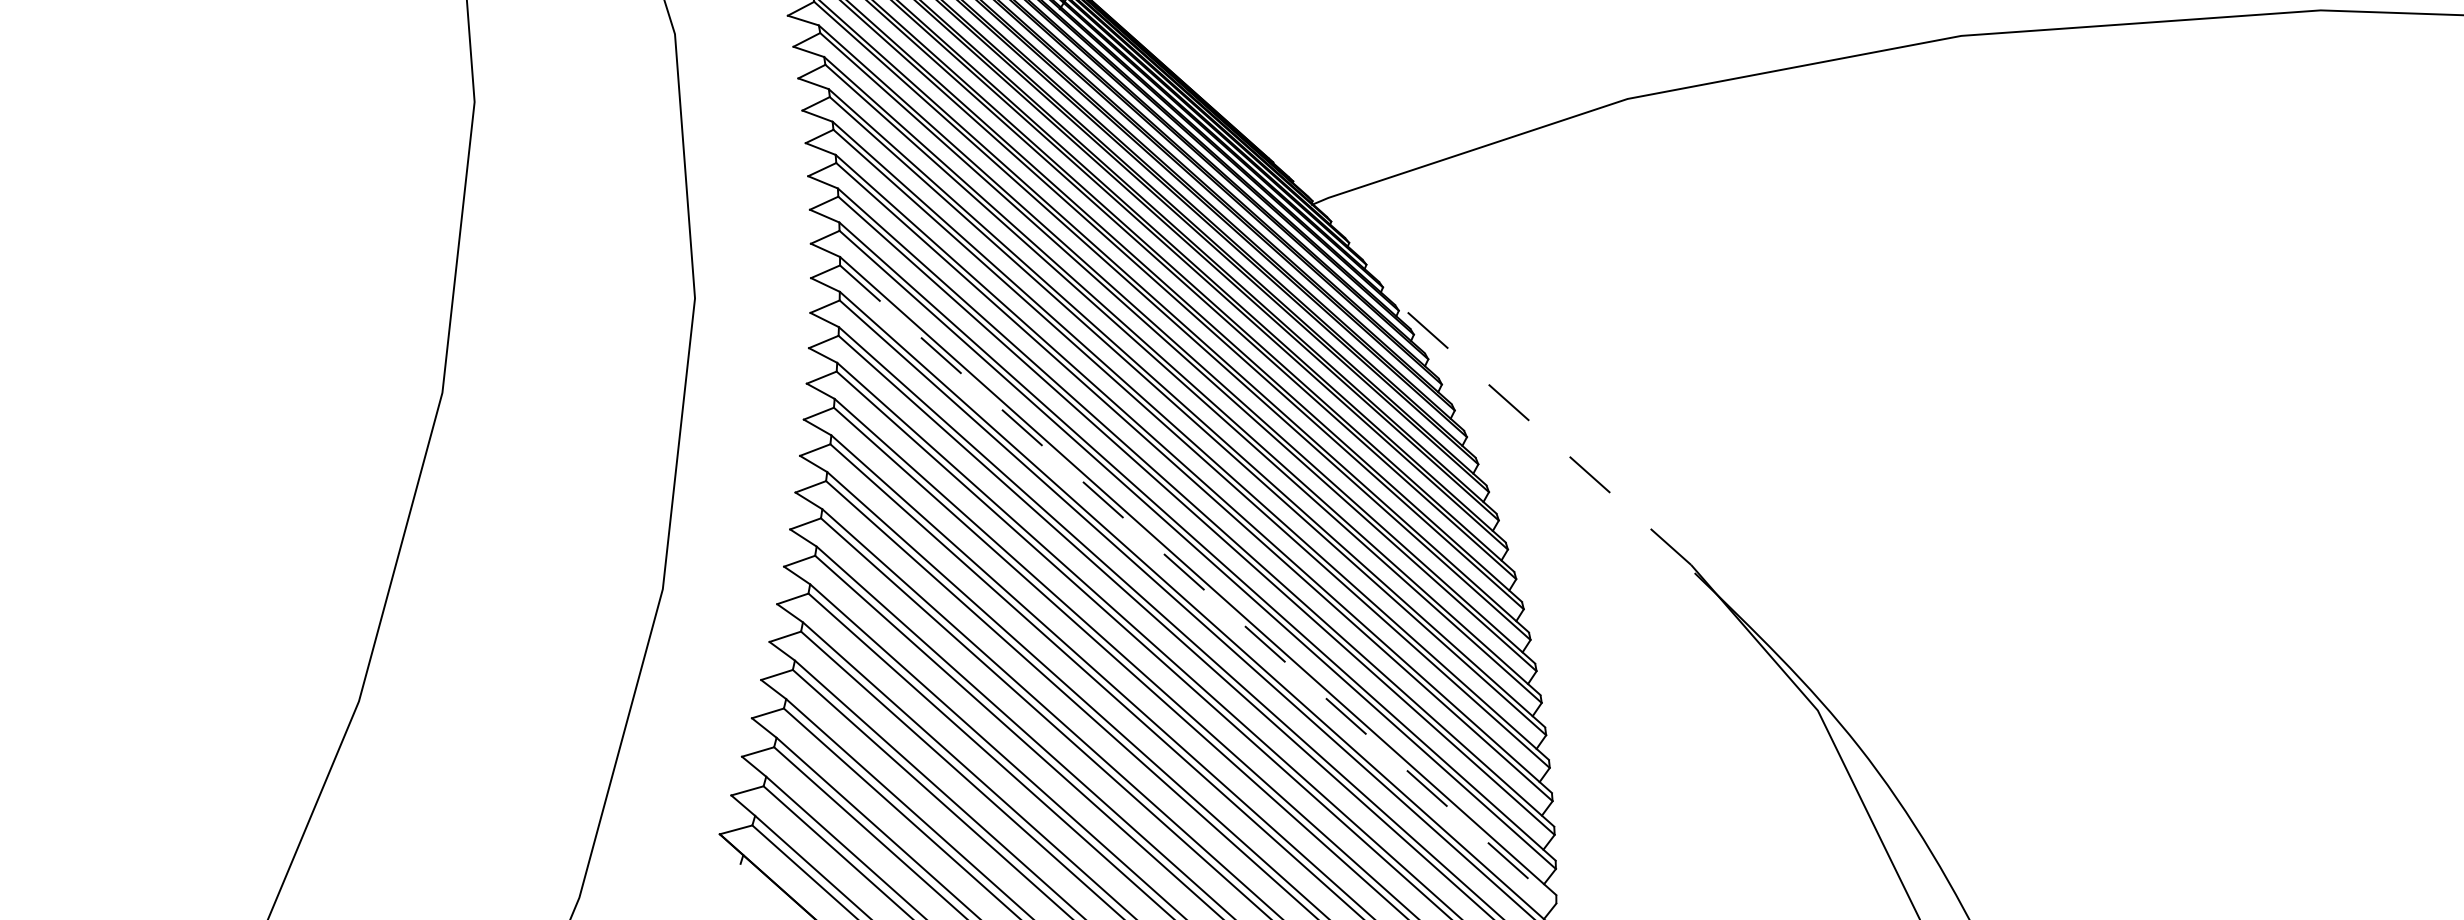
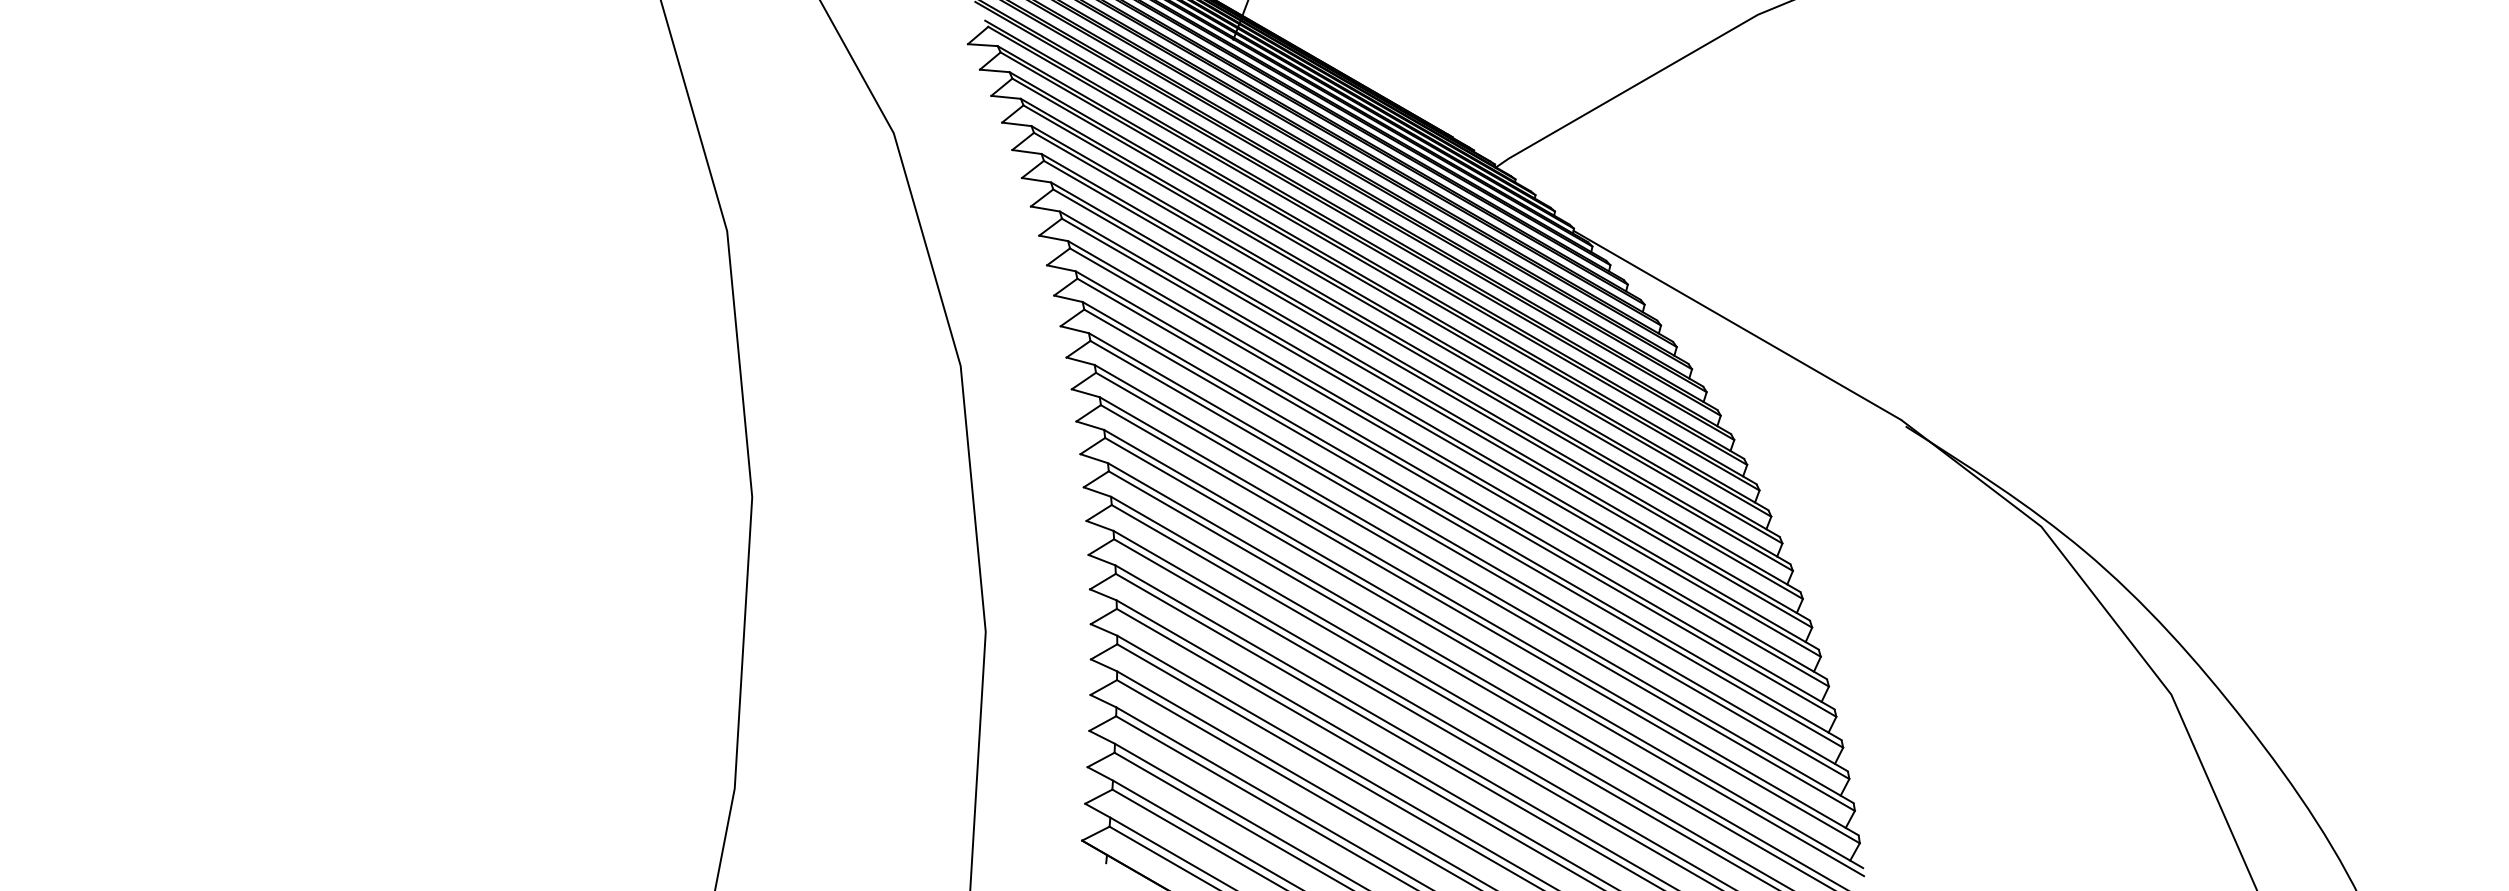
line: (1535, 427) -> (1736, 325), dashed -> solid
line: (1199, 584) -> (1464, 528), dashed -> solid

